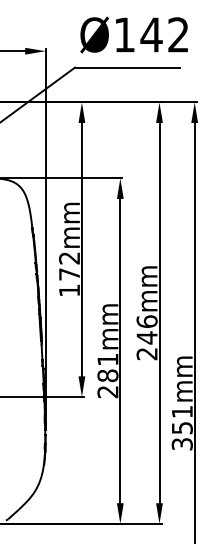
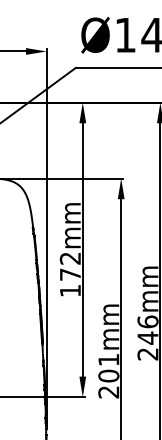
text: (107, 375) -> (108, 375), 281mm -> 201mm

